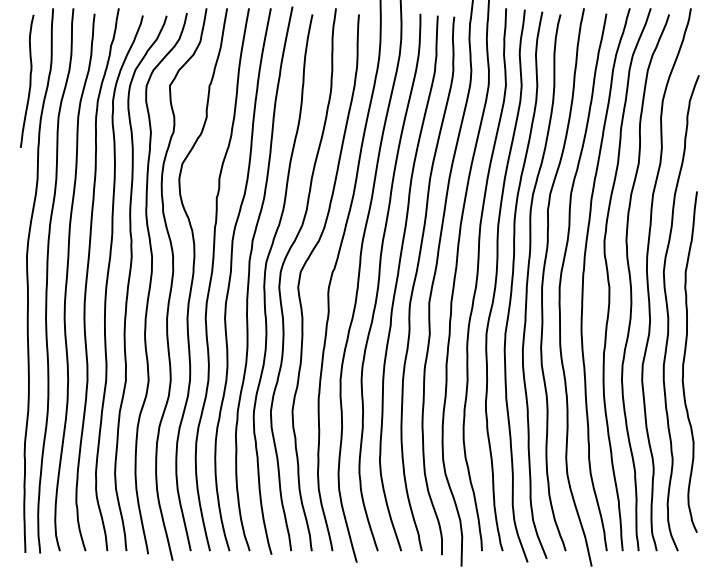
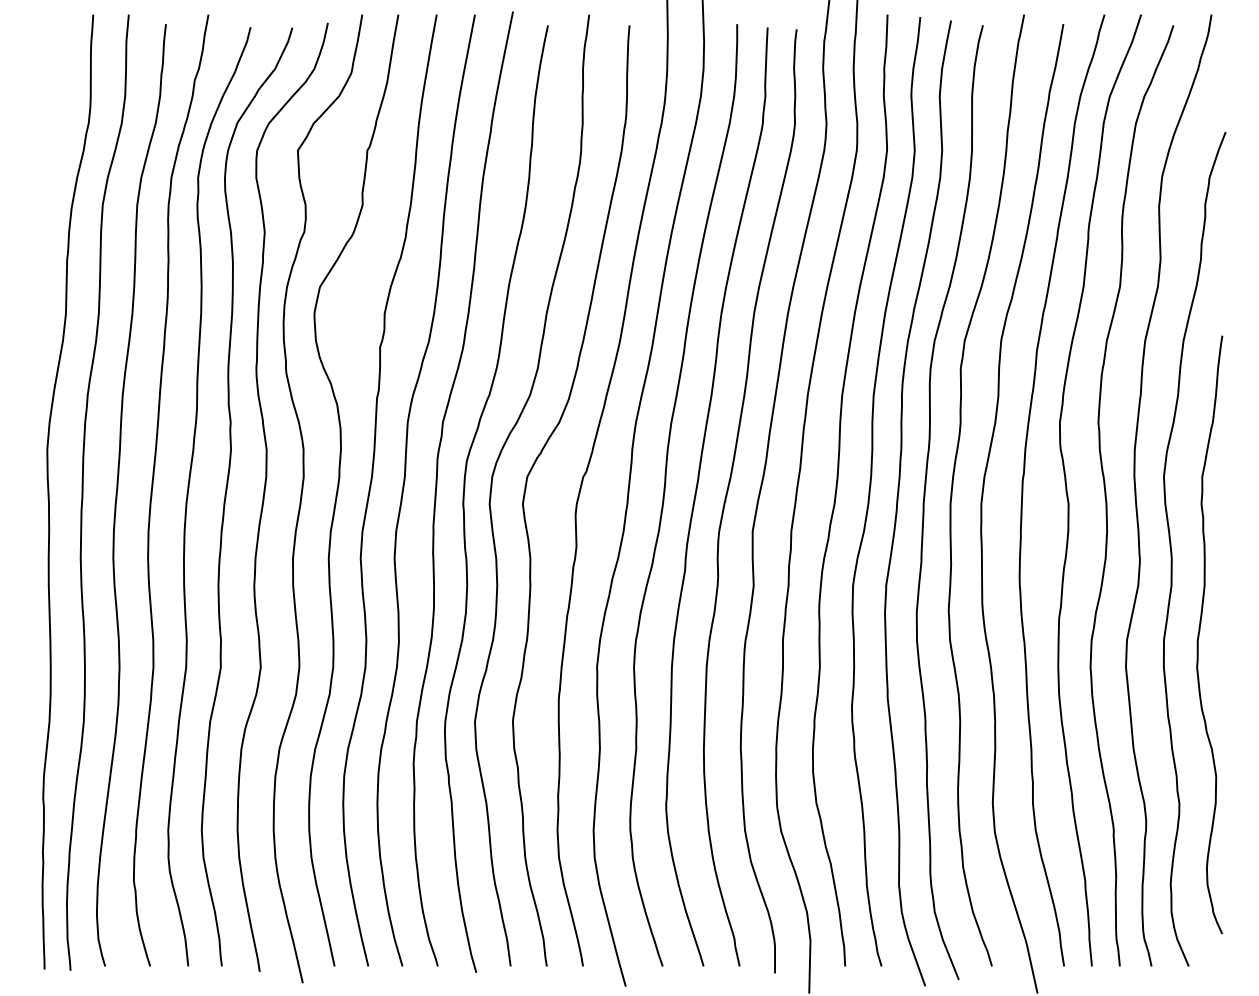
curve: (29, 80) -> (51, 141), removed

